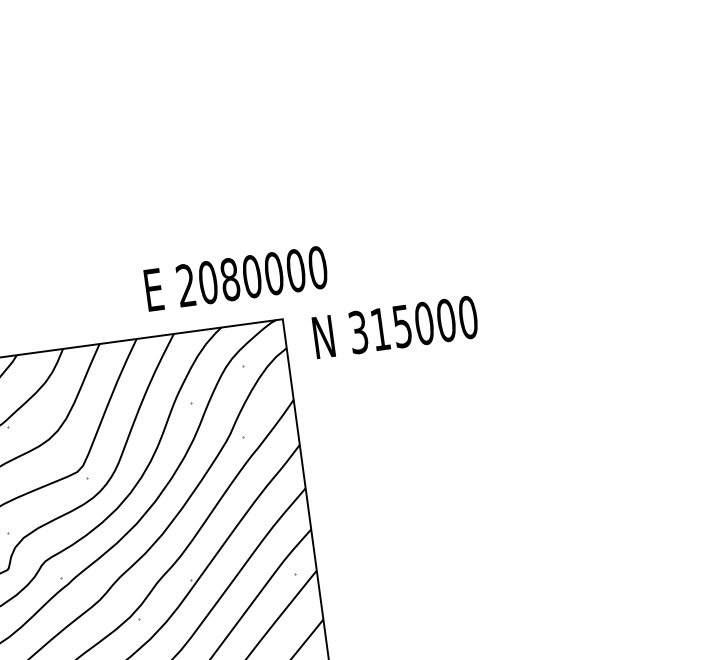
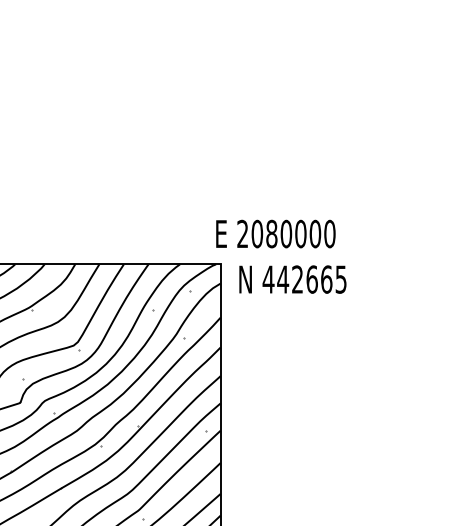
text: (235, 278) -> (275, 233), moved
text: (412, 324) -> (304, 279), 315000 -> 442665

